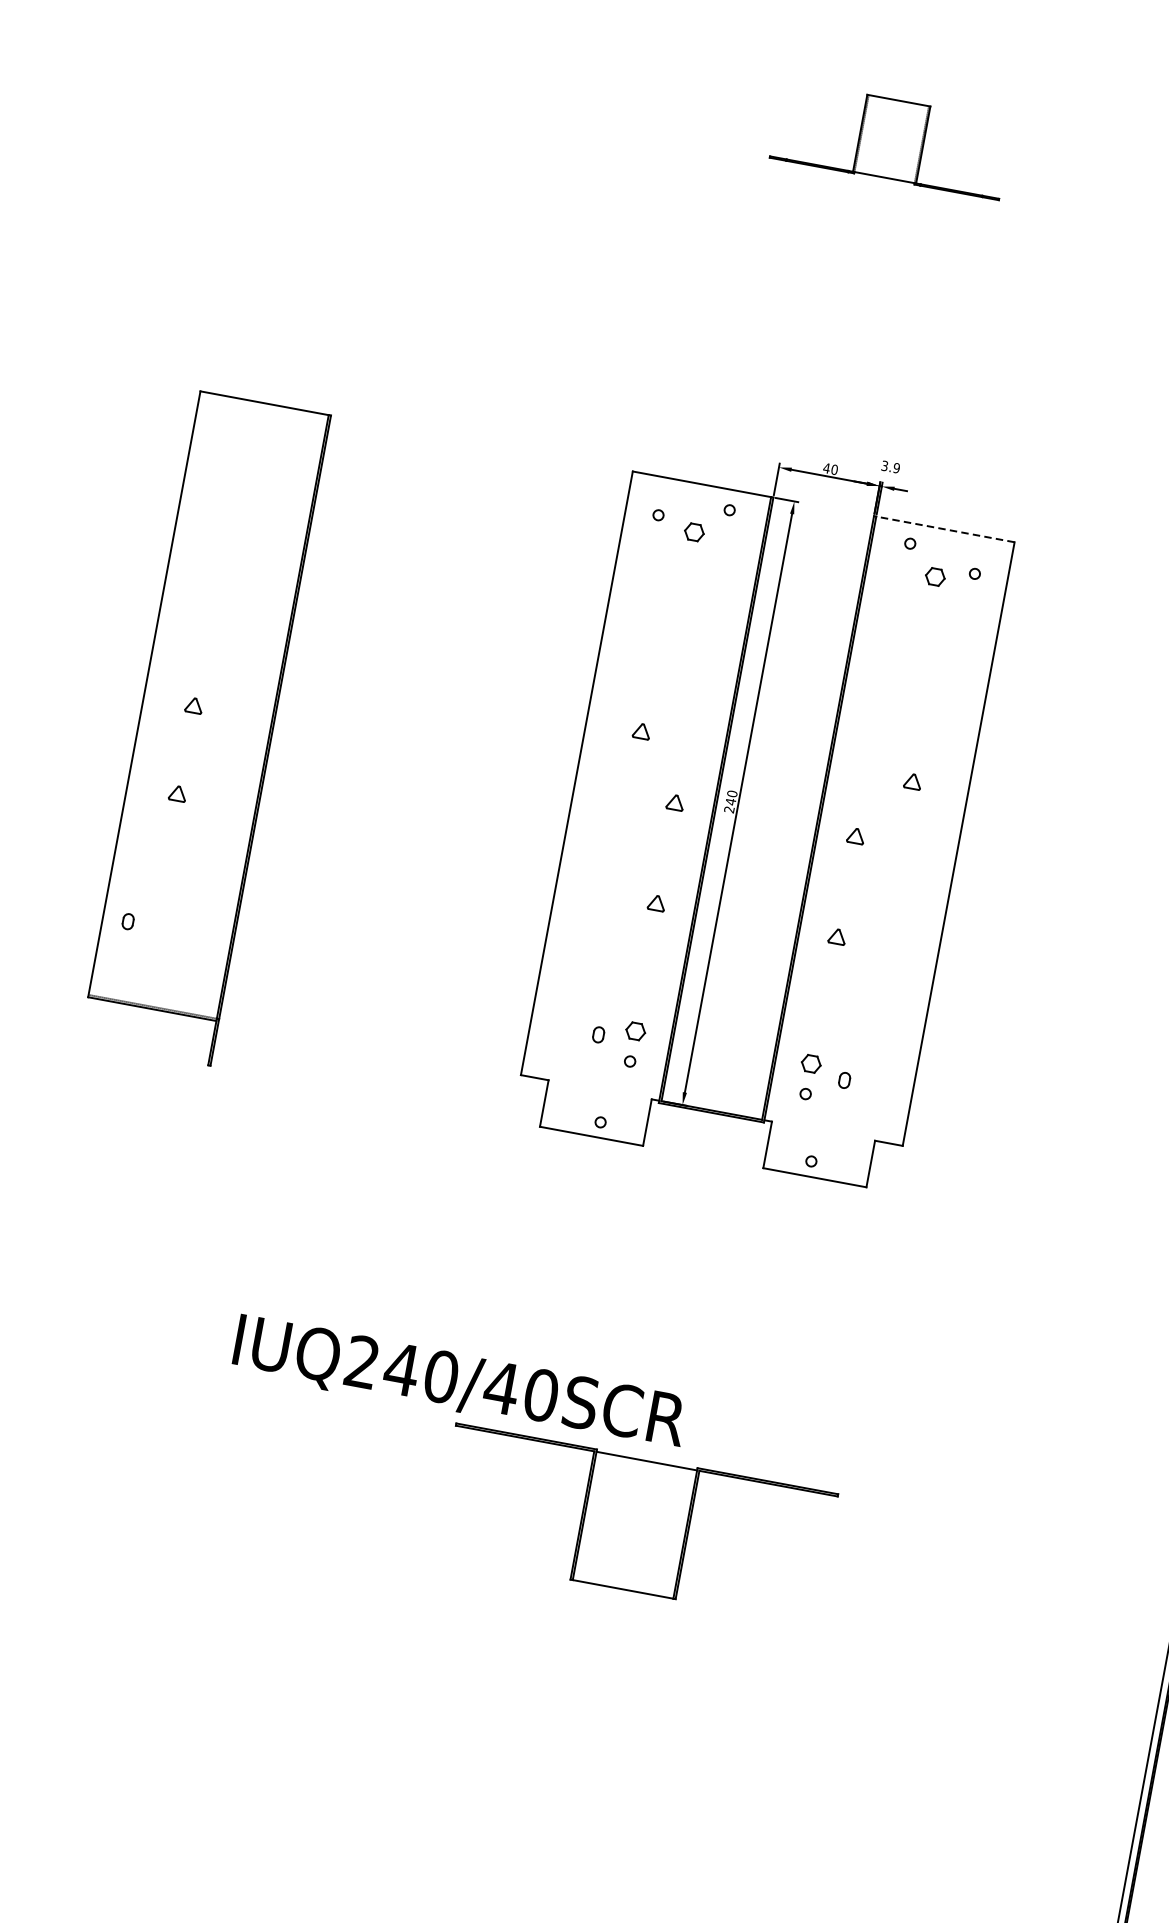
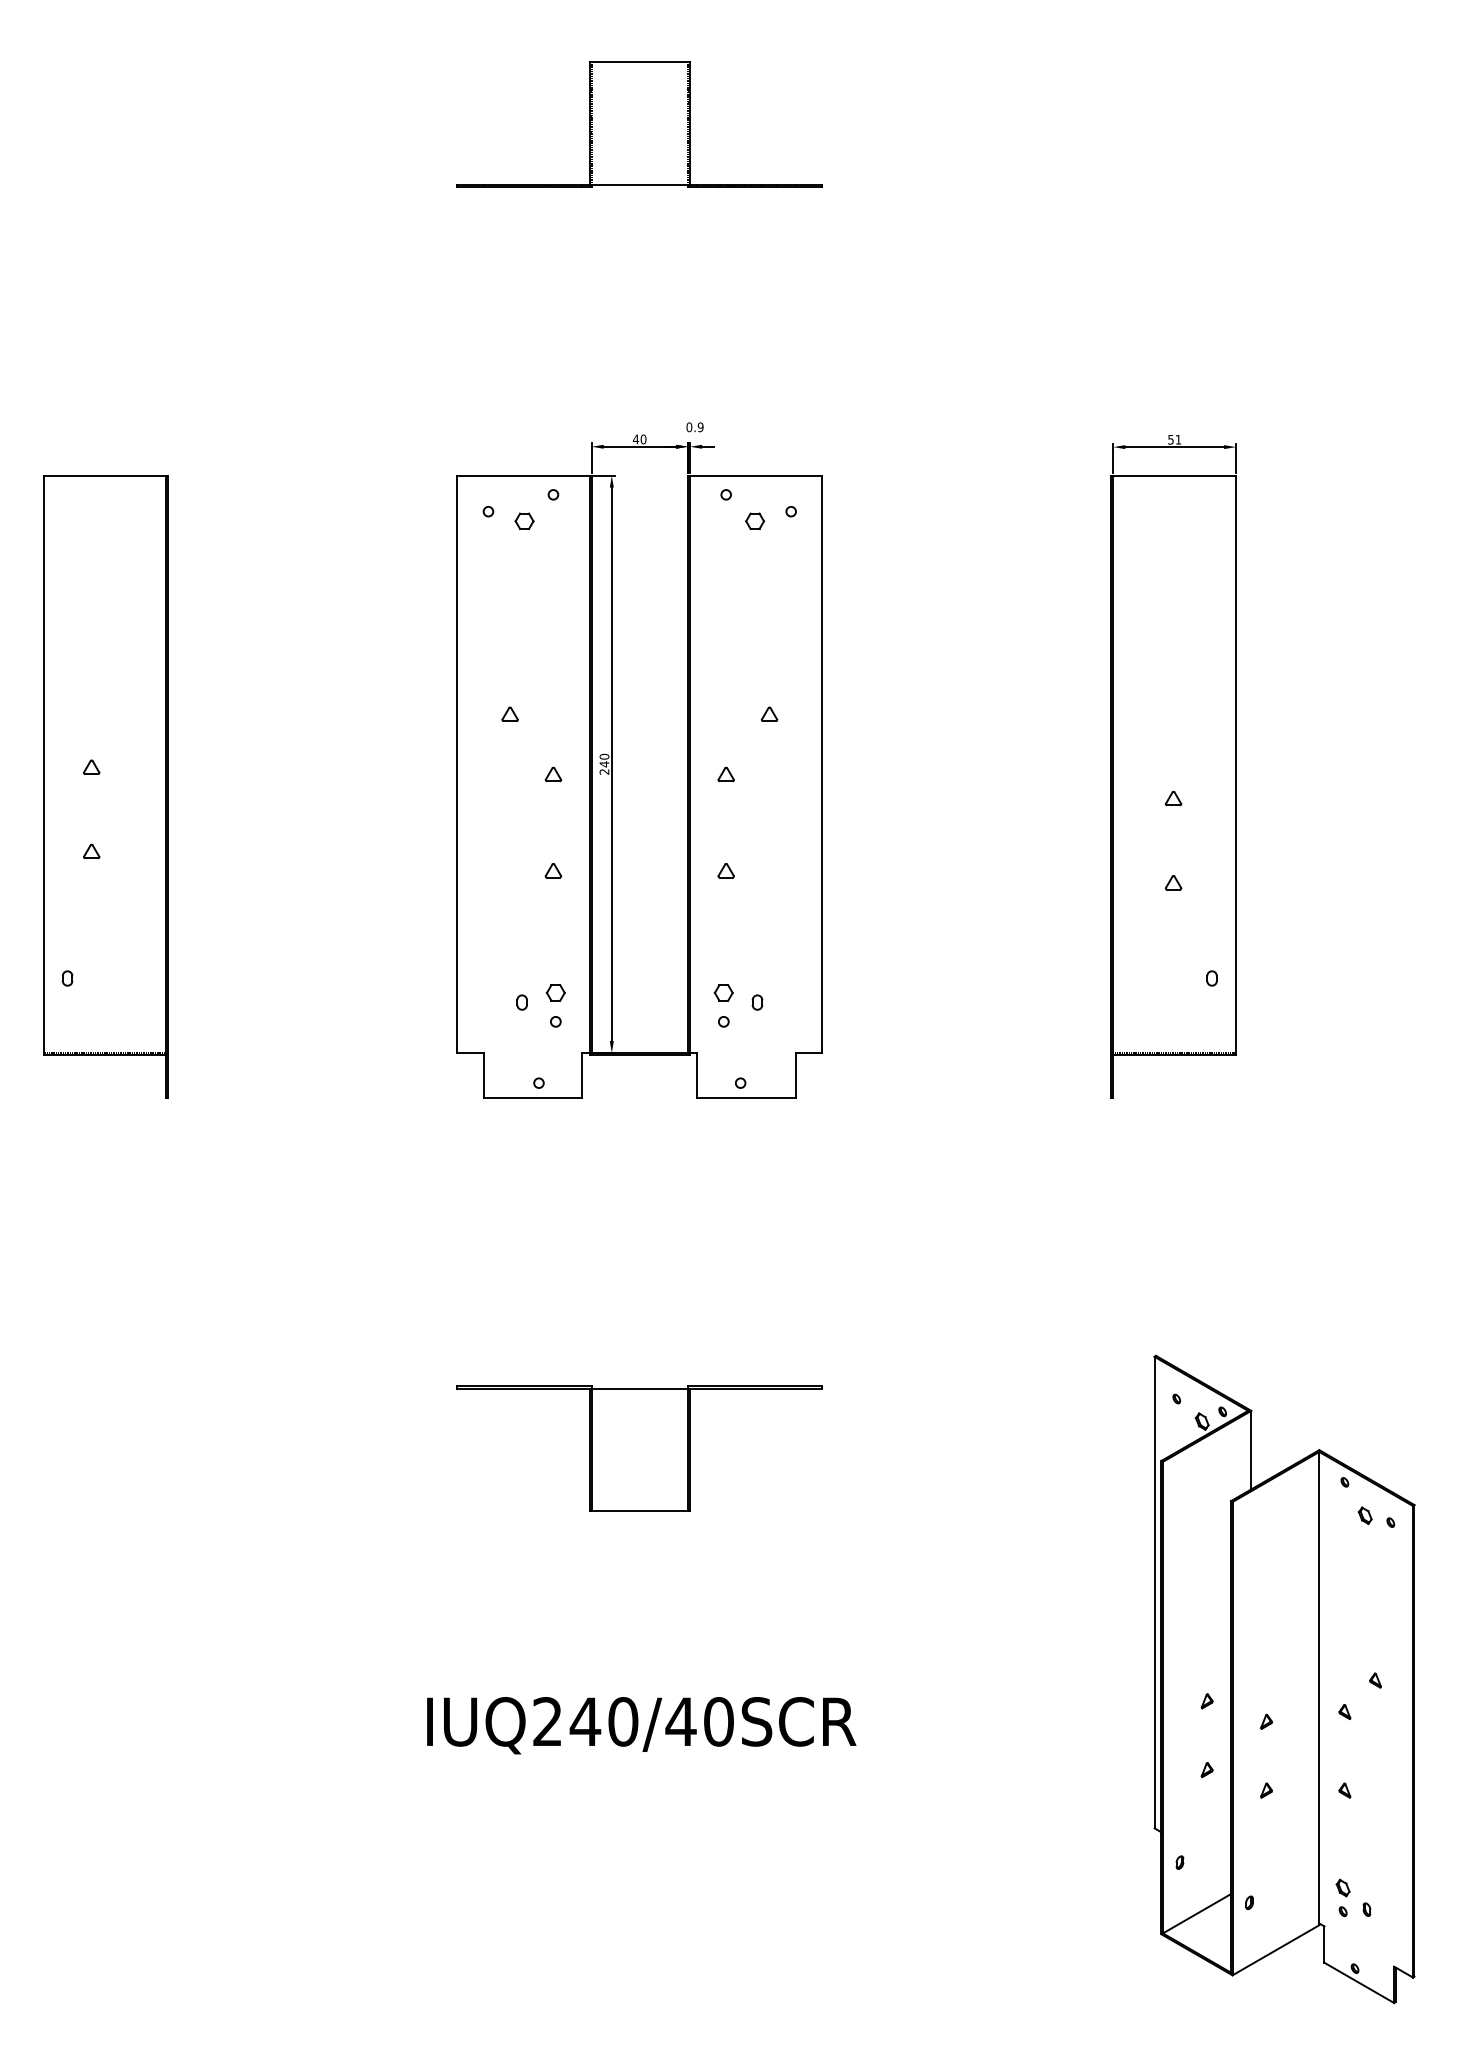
part: (891, 139) -> (639, 124), size x1.67
text: (884, 466) -> (689, 427), 3.9 -> 0.9
line: (944, 529) -> (755, 475), dashed -> solid
text: (459, 1384) -> (641, 1725), moved

